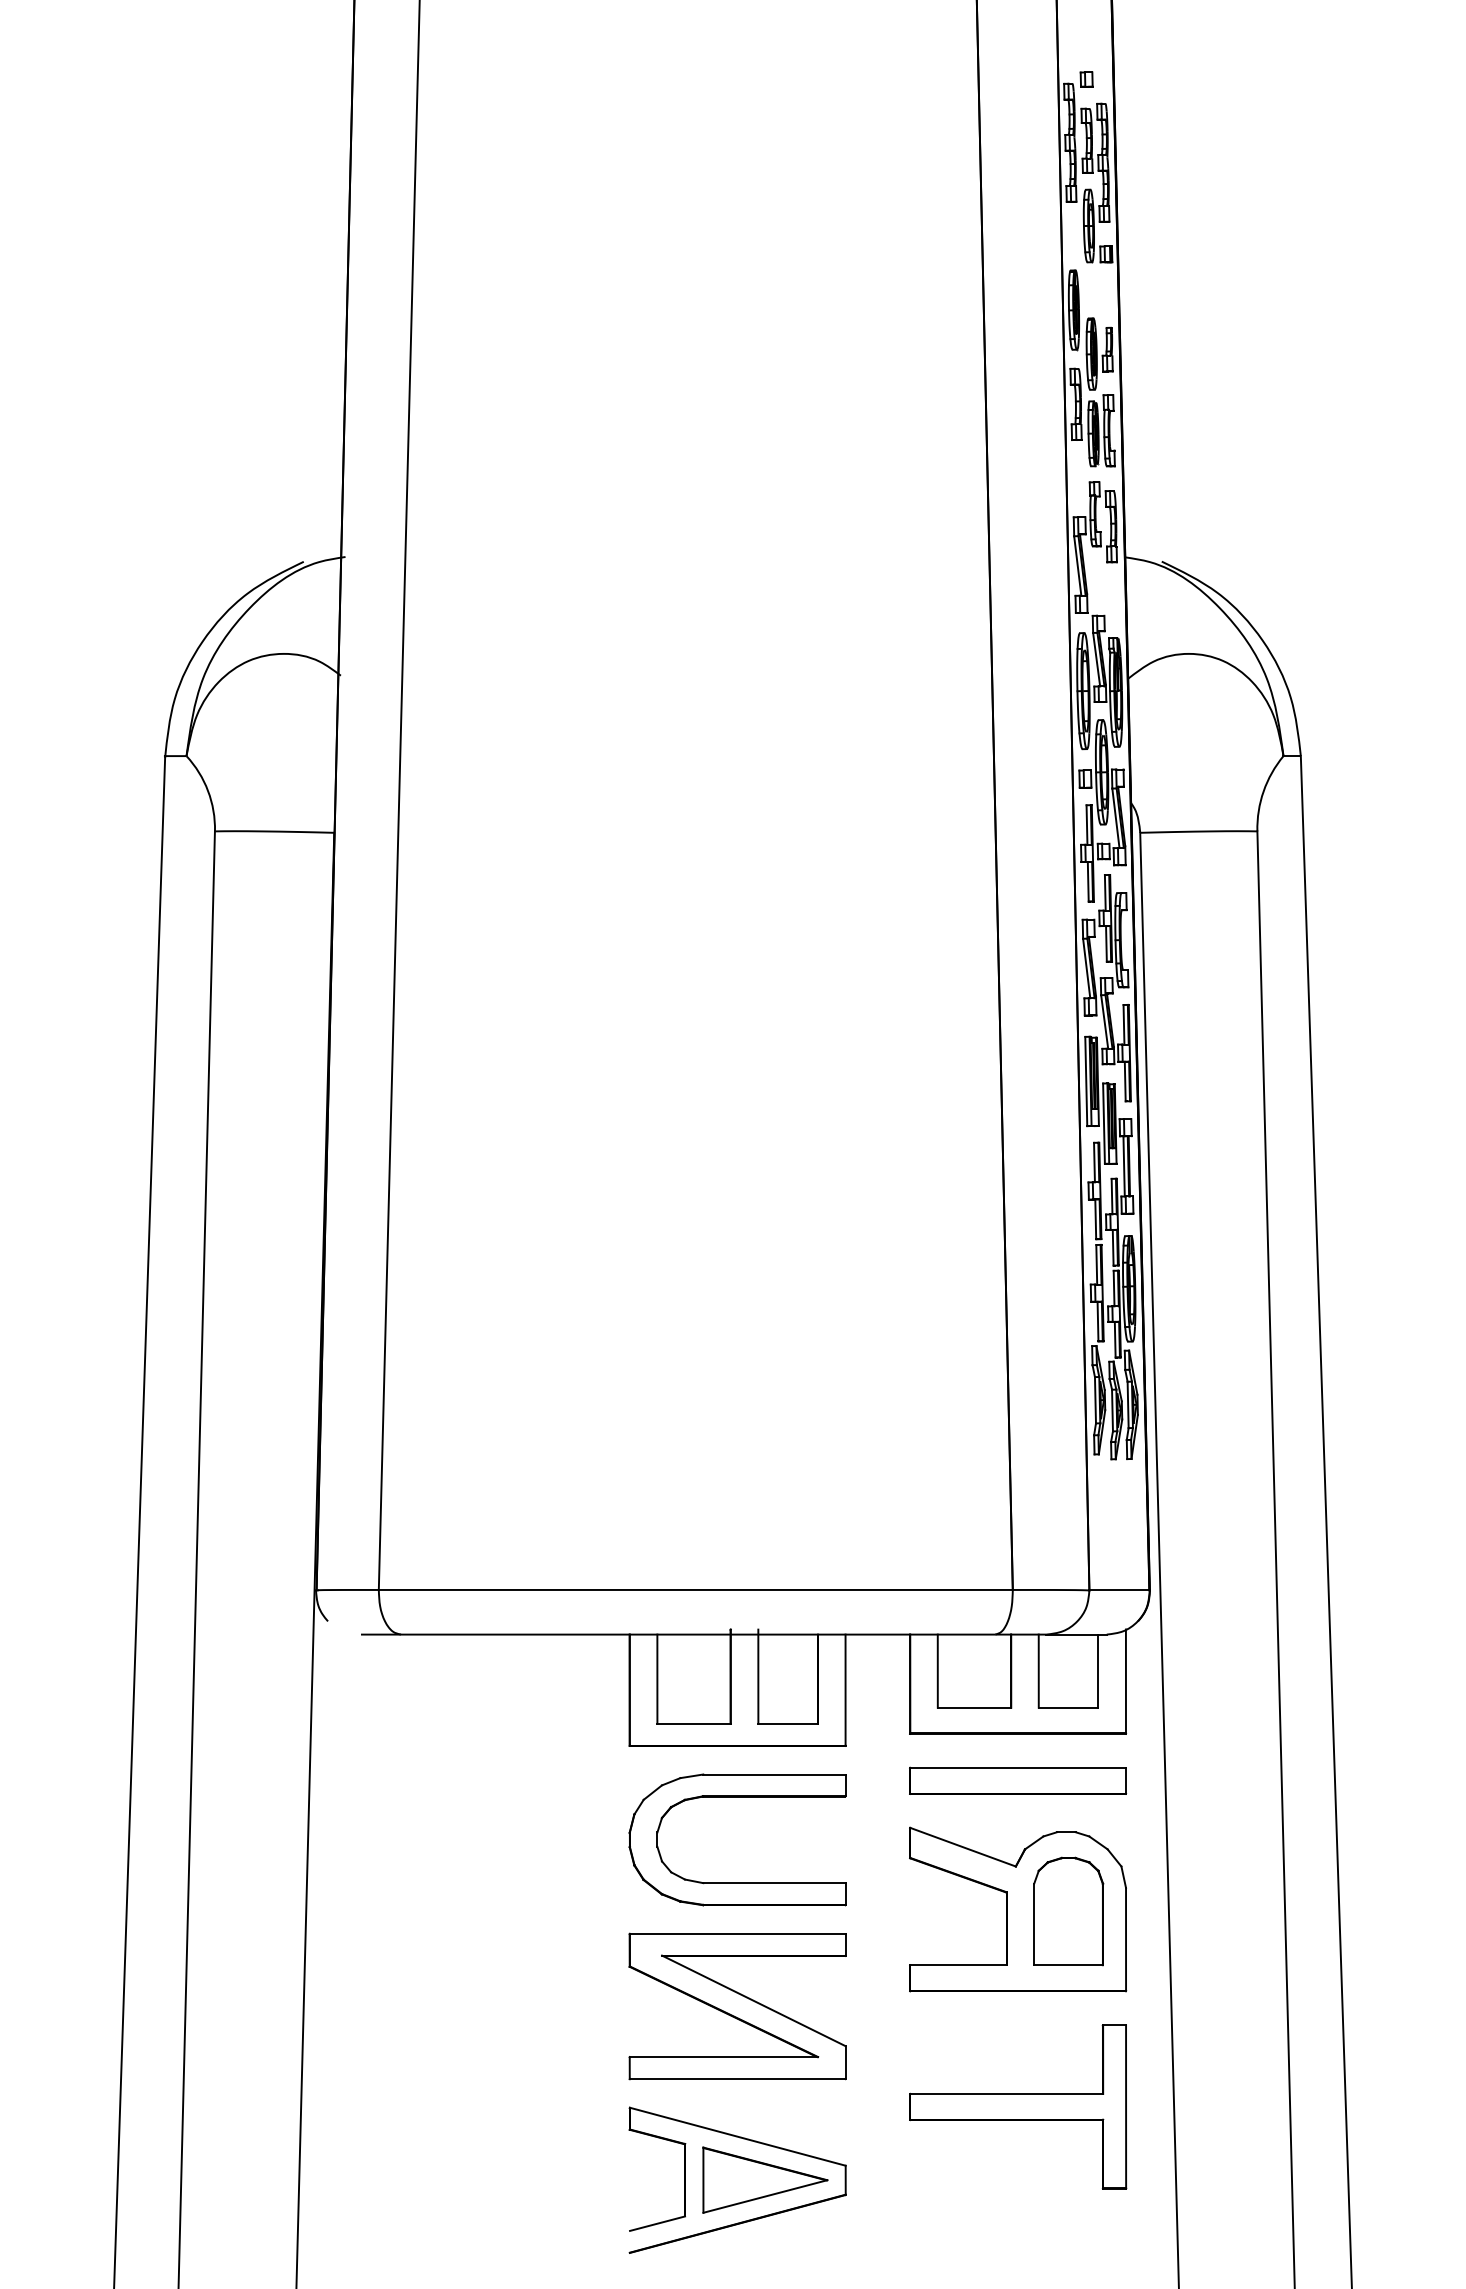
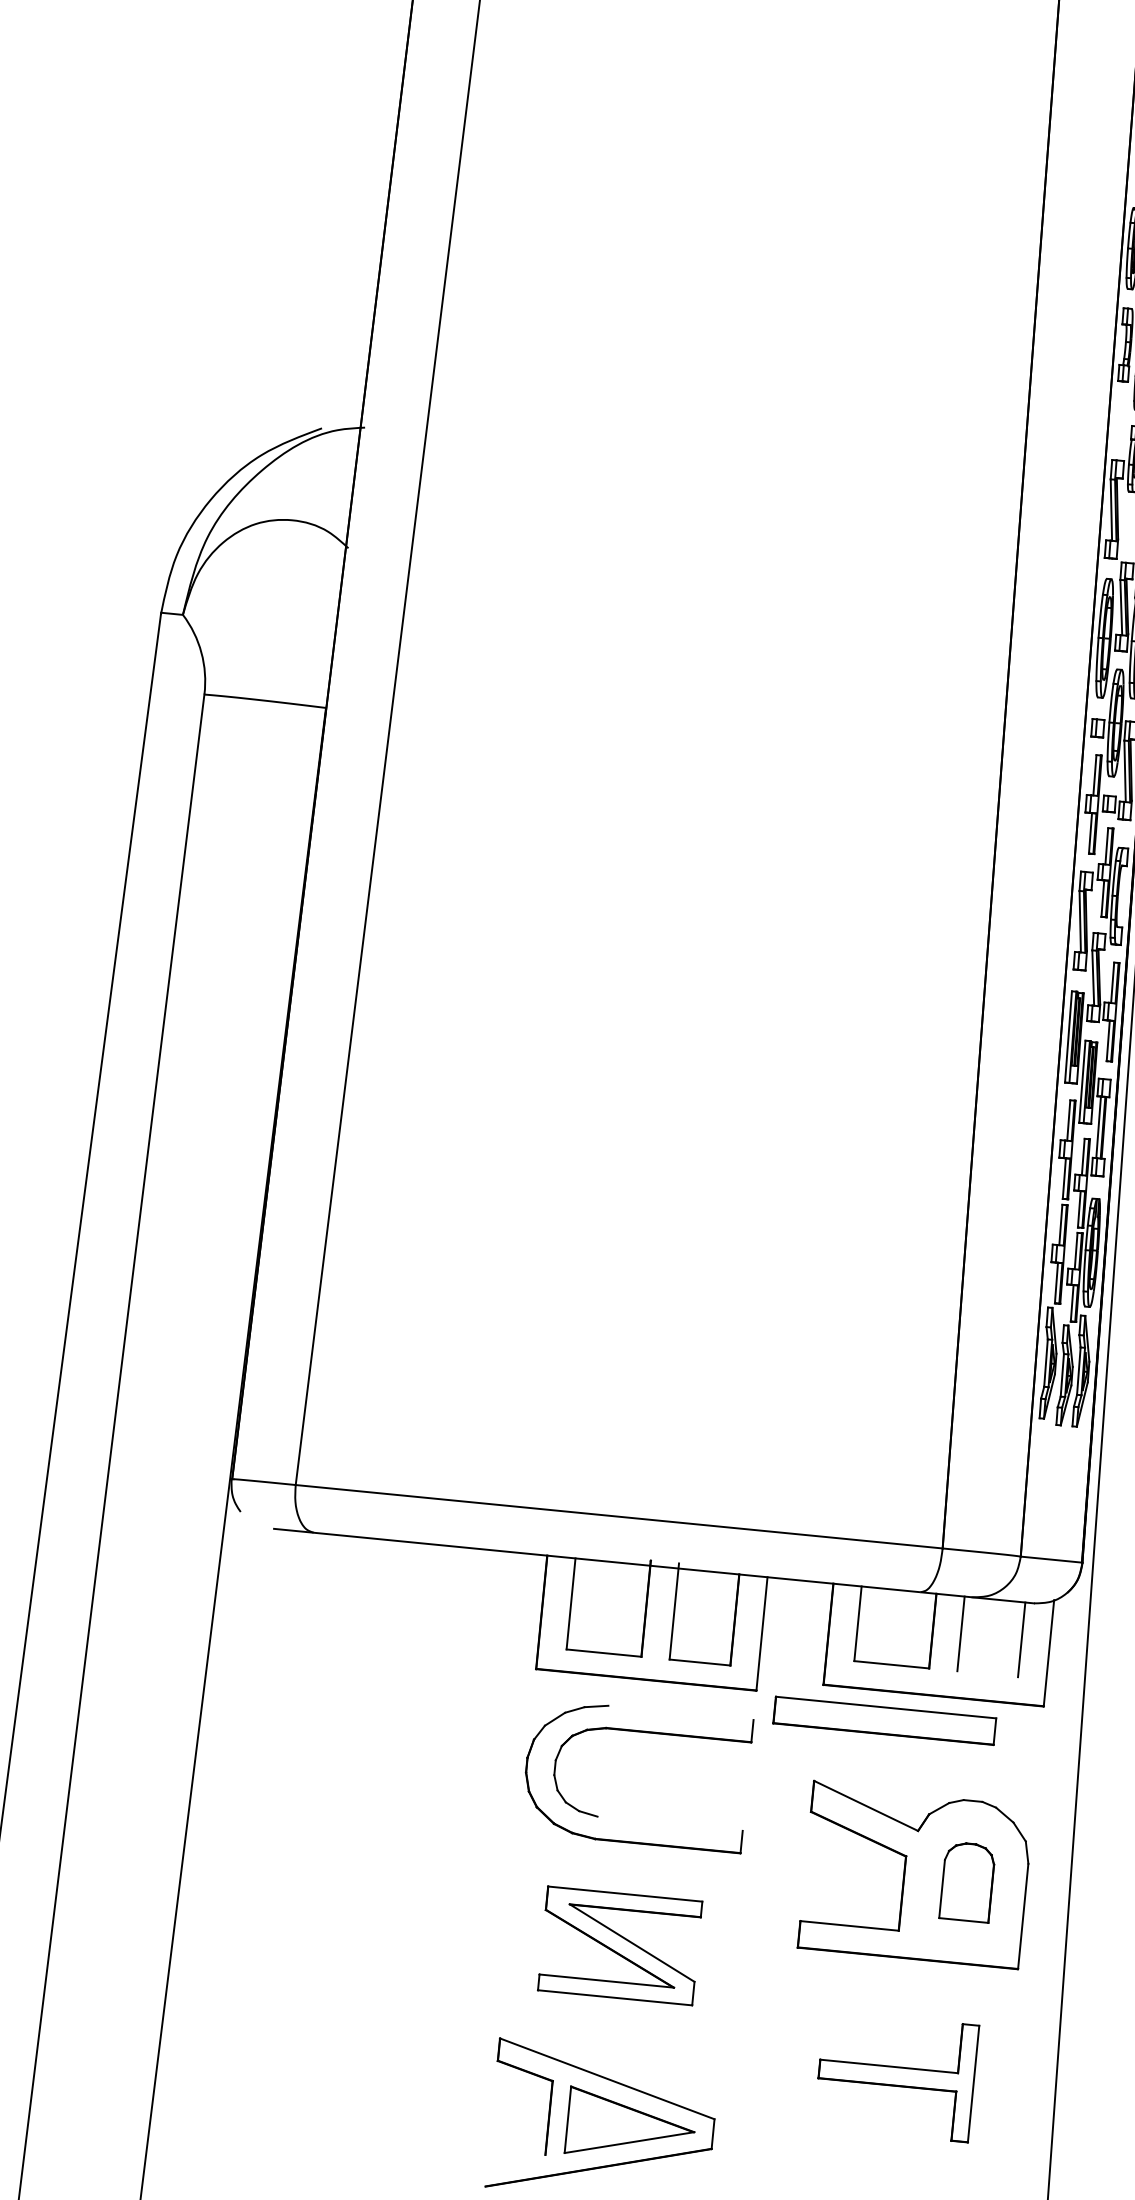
line: (1068, 1707) -> (987, 1673), removed
line: (774, 1774) -> (681, 1712), removed
part: (1018, 1780) -> (885, 1720), moved
line: (774, 1883) -> (670, 1824), removed
part: (1068, 1911) -> (967, 1882), size x0.7
part: (737, 2006) -> (620, 1945), size x0.7
part: (1018, 2106) -> (896, 2076), size x0.7
line: (657, 2223) -> (516, 2159), removed

